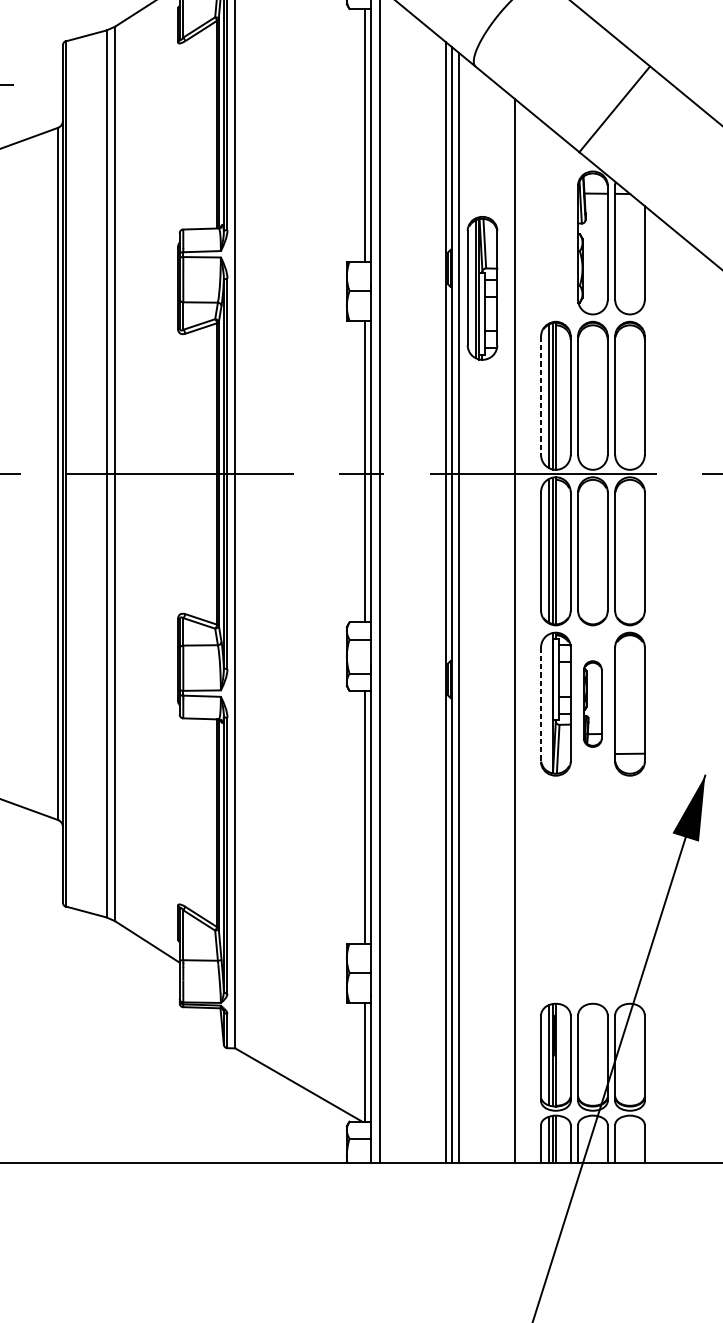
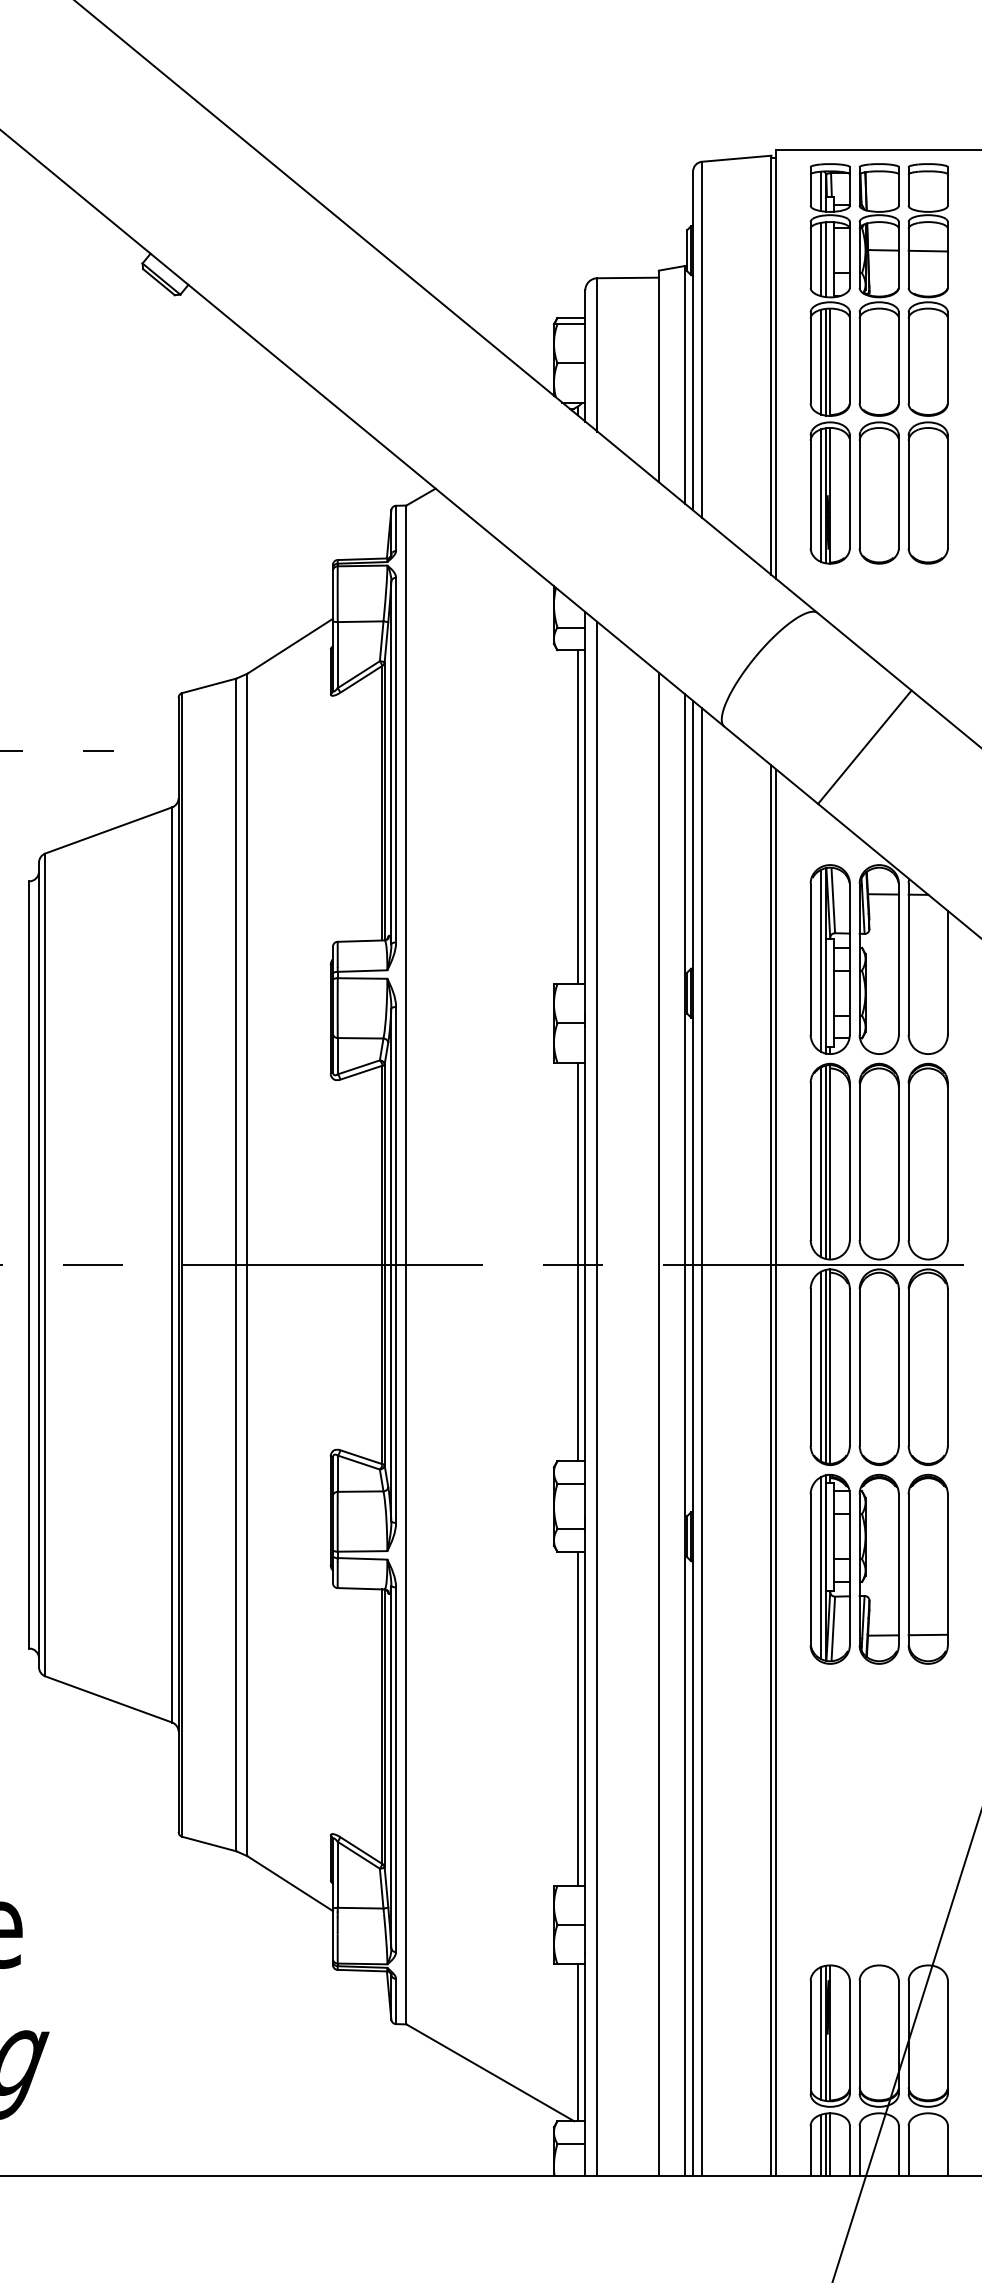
line: (614, 109) -> (864, 746), moved
part: (481, 288) -> (829, 959), moved
line: (540, 396) -> (810, 1162), dashed -> solid
line: (425, 594) -> (658, 1424), added
line: (511, 629) -> (771, 1470), added
line: (549, 703) -> (821, 1568), added
part: (592, 703) -> (878, 1568), size x1.67
line: (540, 704) -> (810, 1569), dashed -> solid

